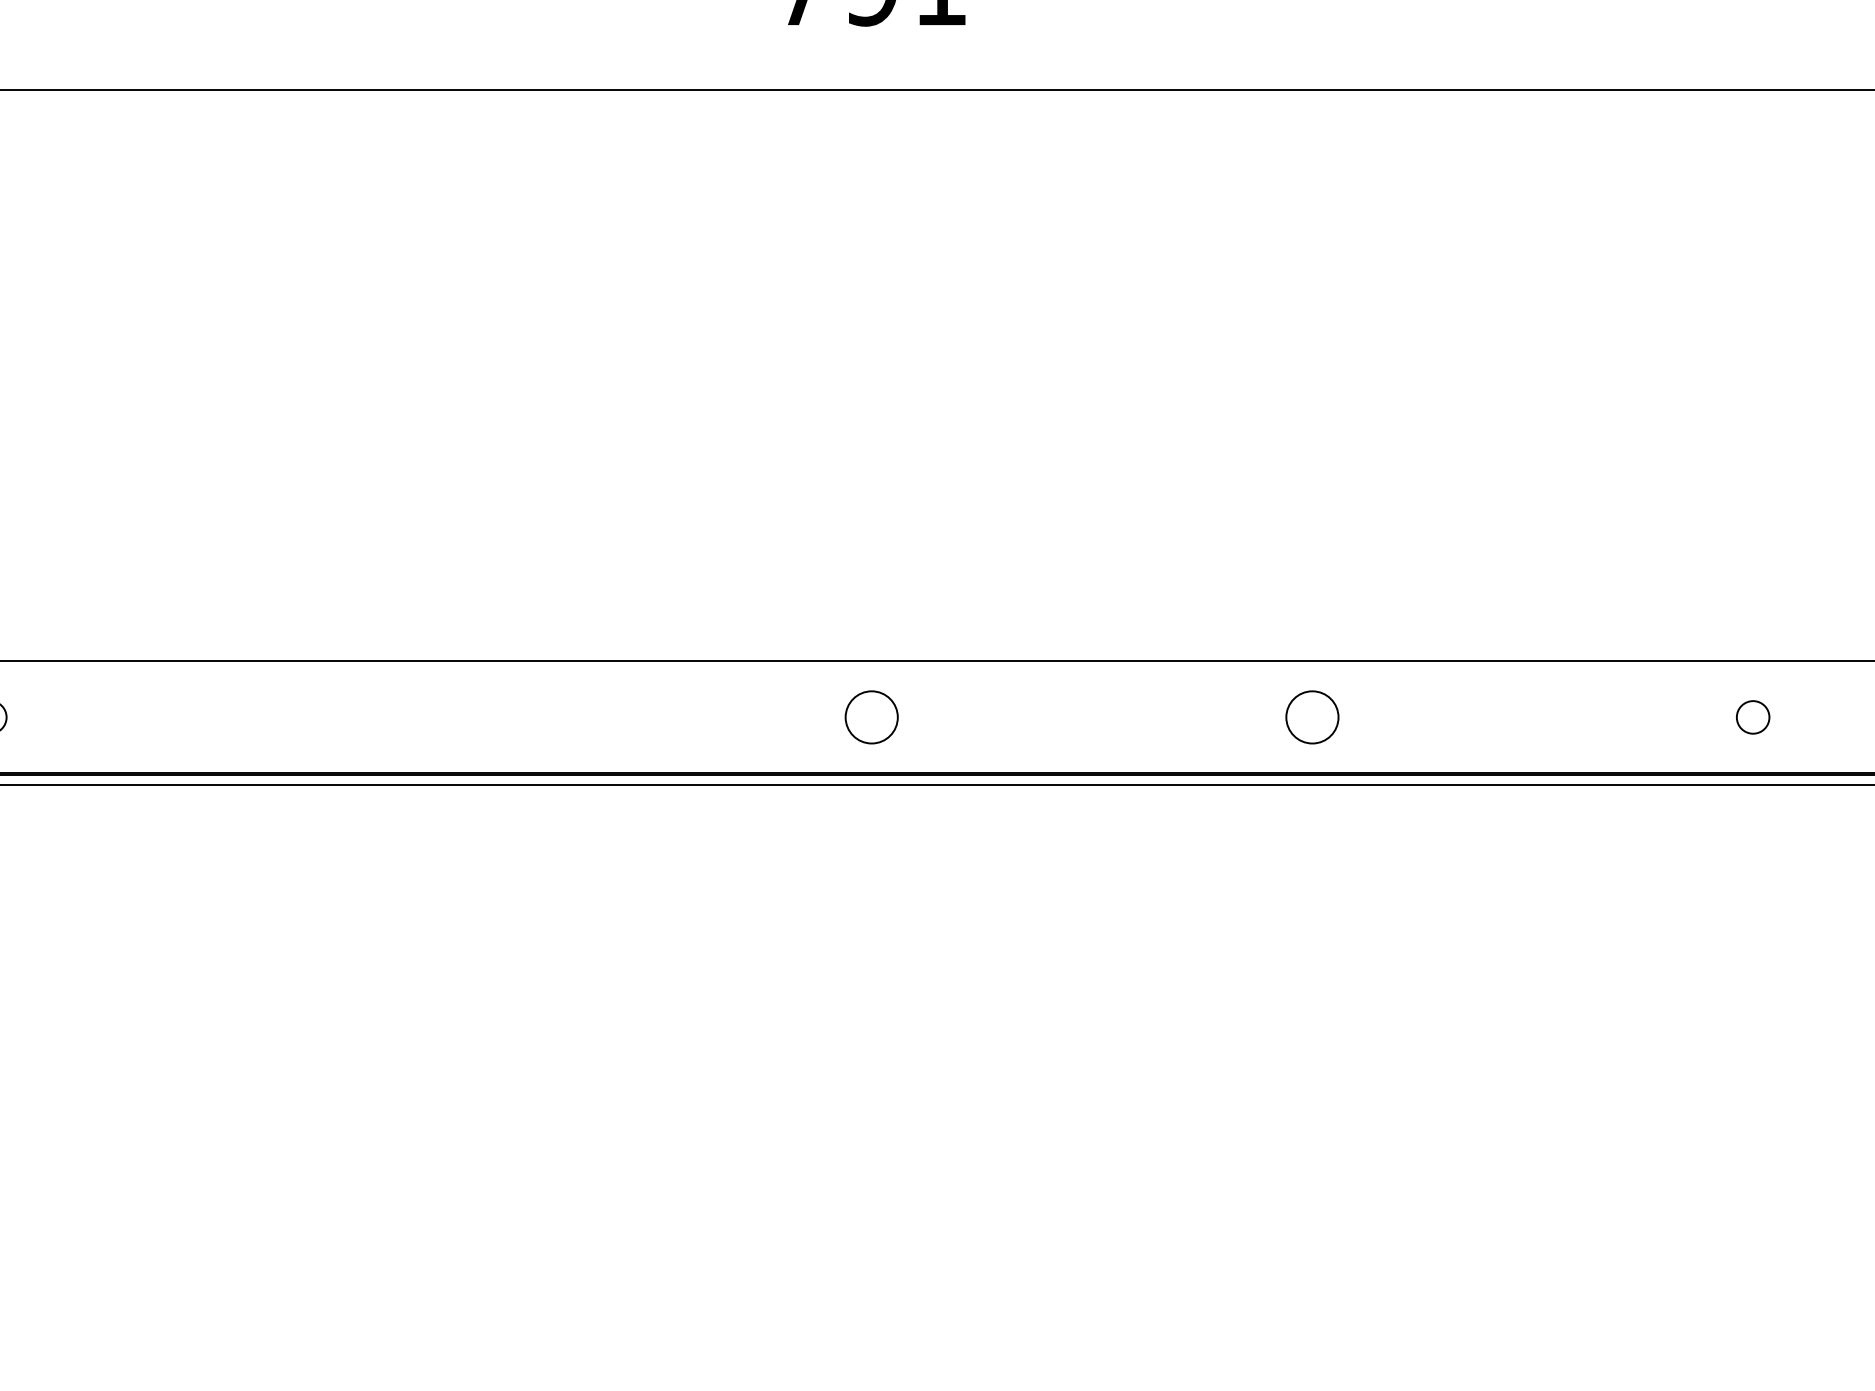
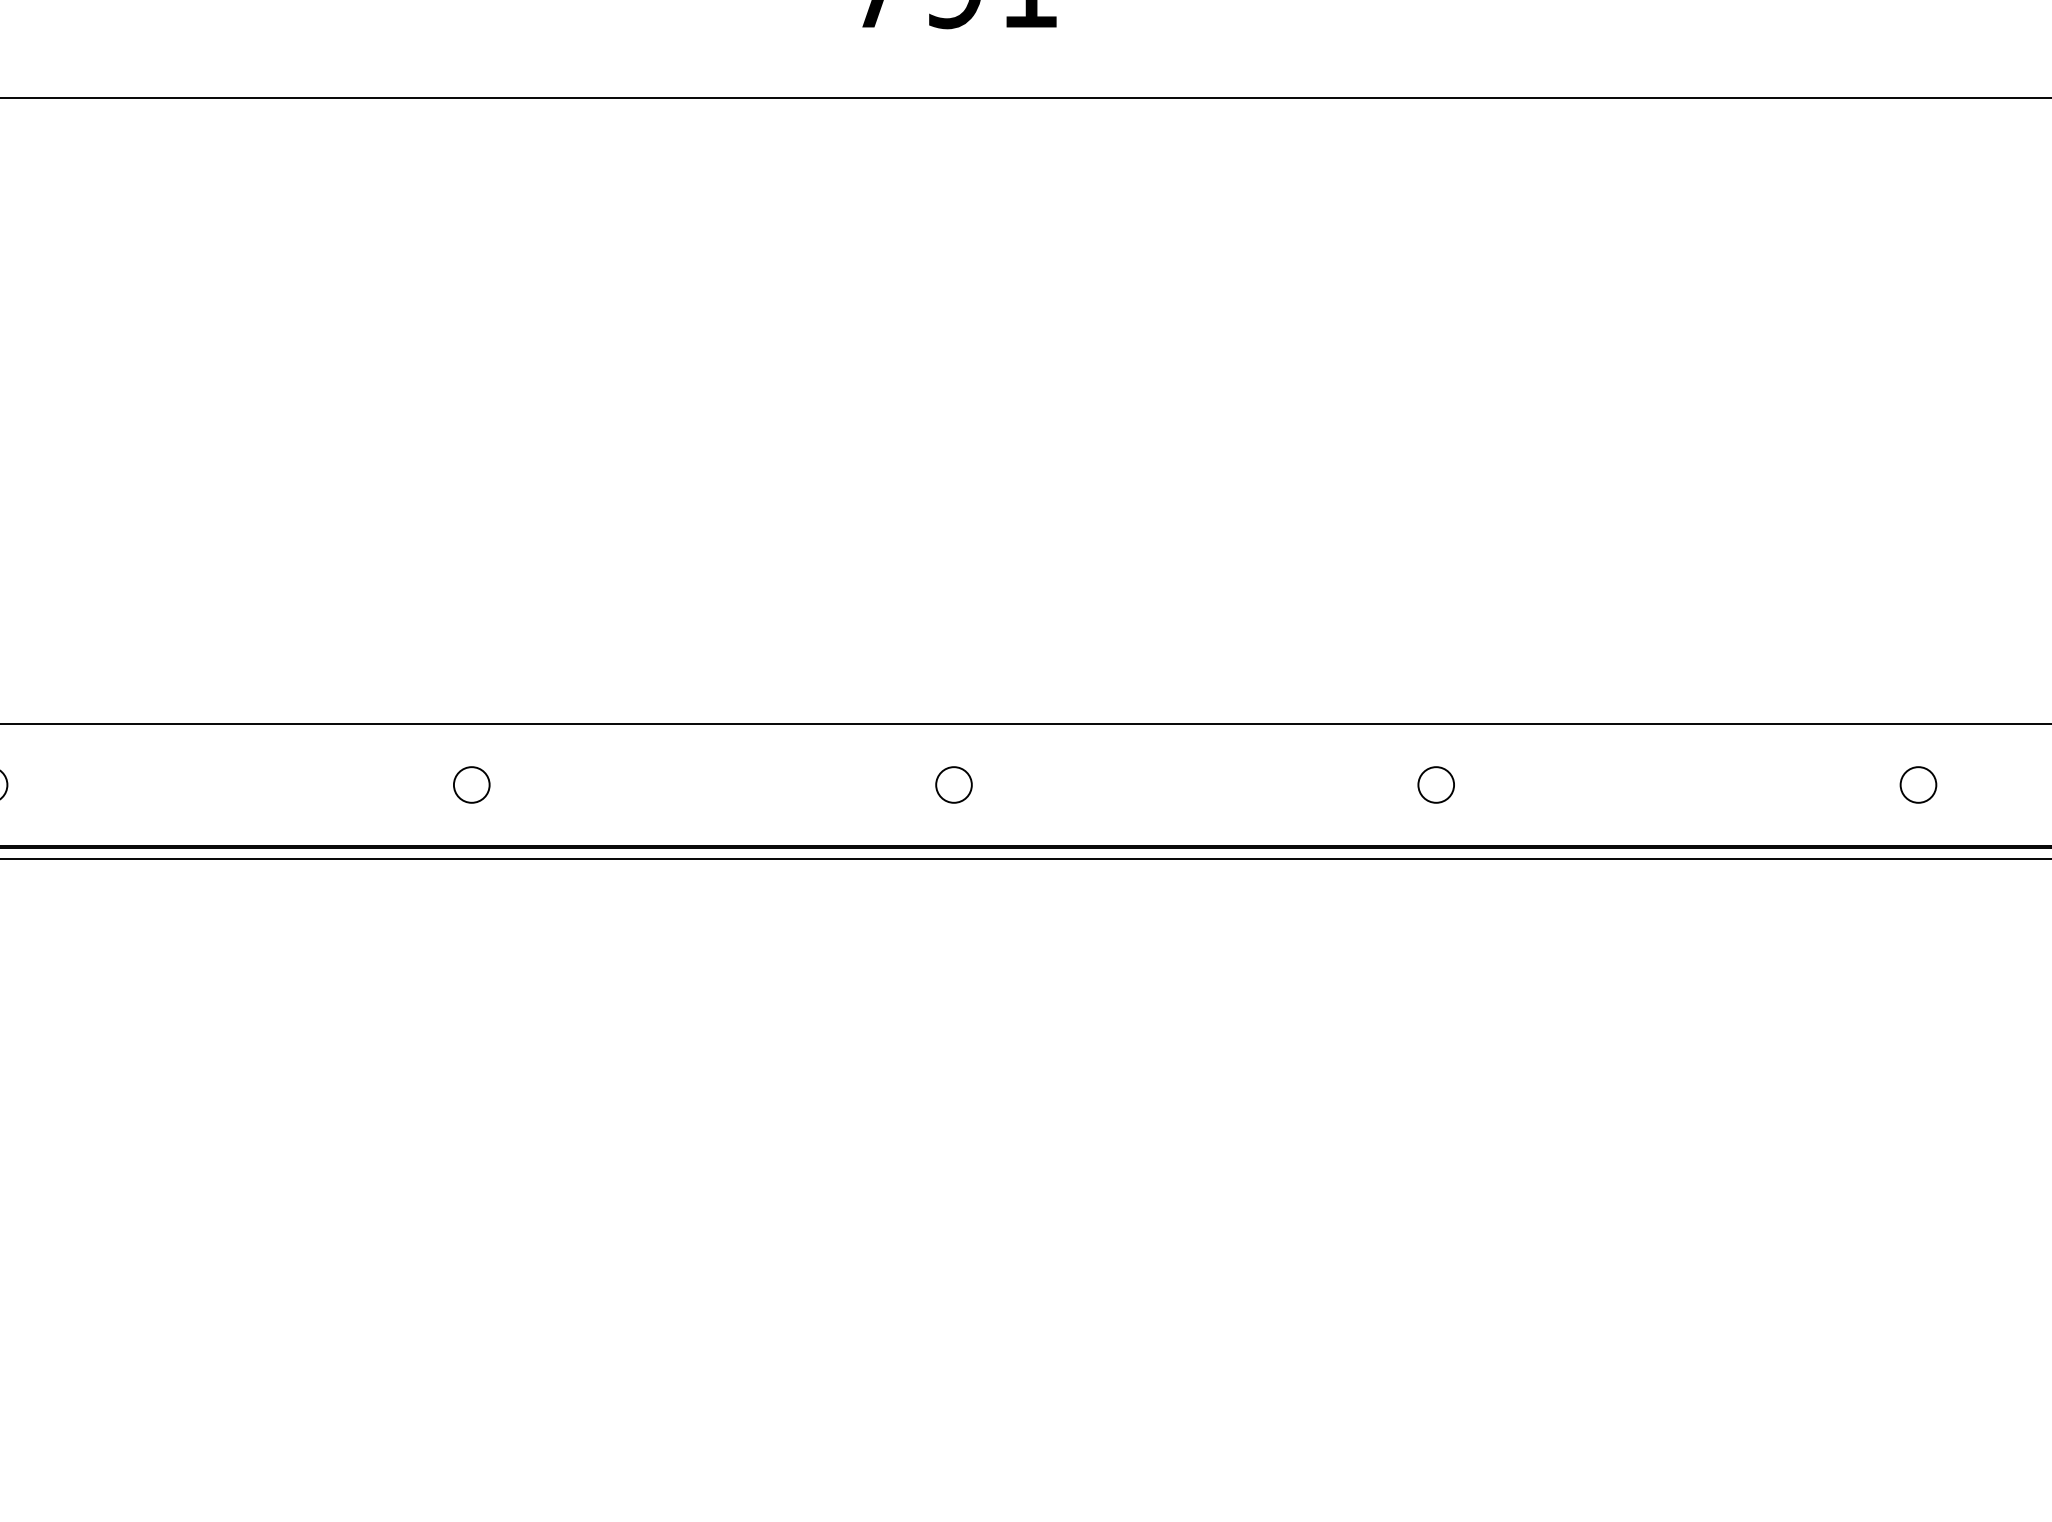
circle: (430, 716) -> (471, 784), added
circle: (871, 716) -> (953, 784), size x0.62
circle: (1312, 716) -> (1436, 784), size x0.62

